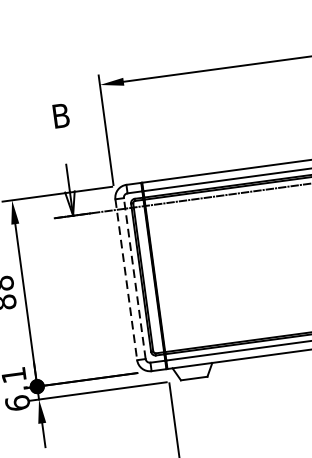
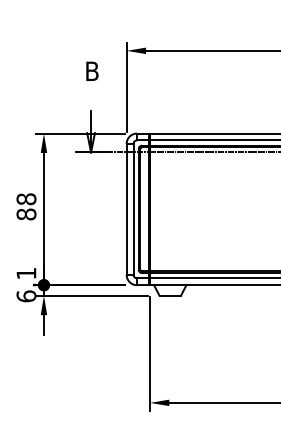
line: (134, 277) -> (133, 208), dashed -> solid
line: (126, 279) -> (126, 209), dashed -> solid

